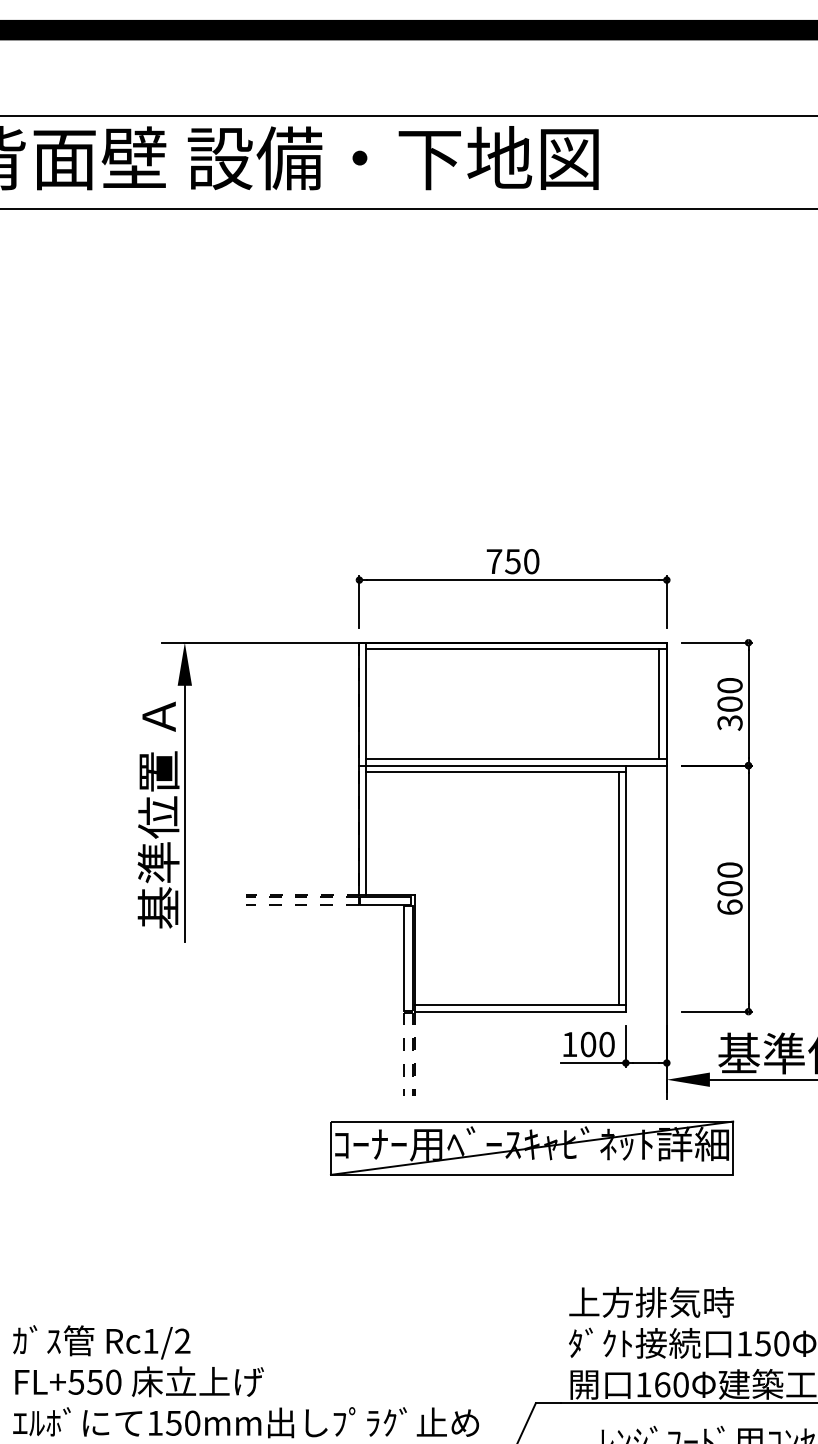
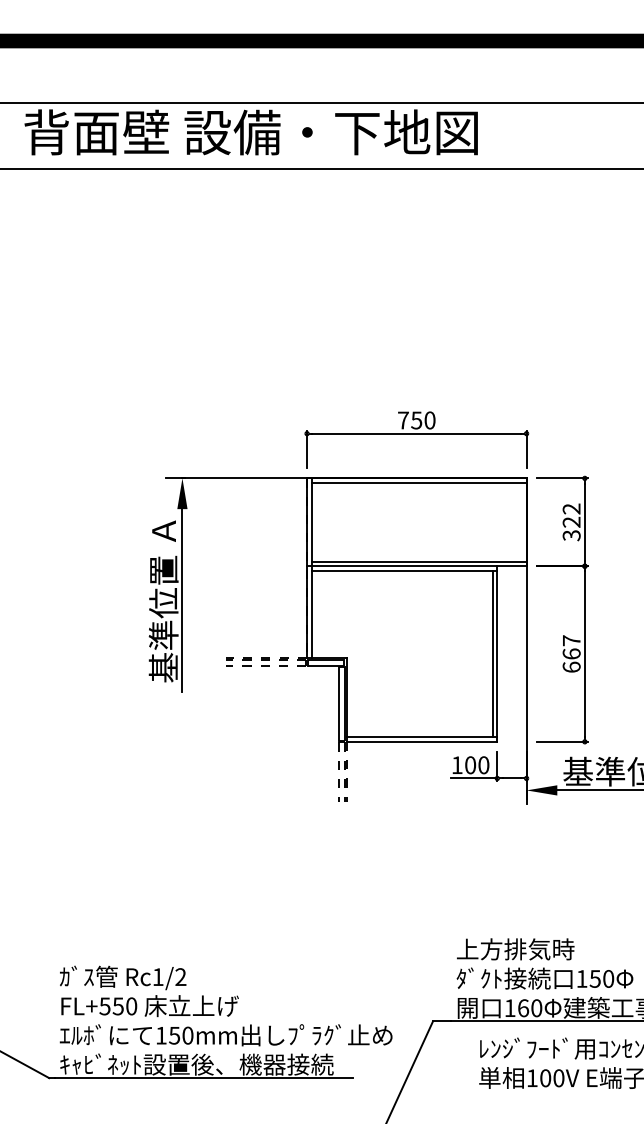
text: (729, 694) -> (571, 515), 300 -> 322
line: (659, 704) -> (521, 522), removed
text: (729, 879) -> (571, 647), 600 -> 667
part: (530, 1148) -> (429, 839), removed

